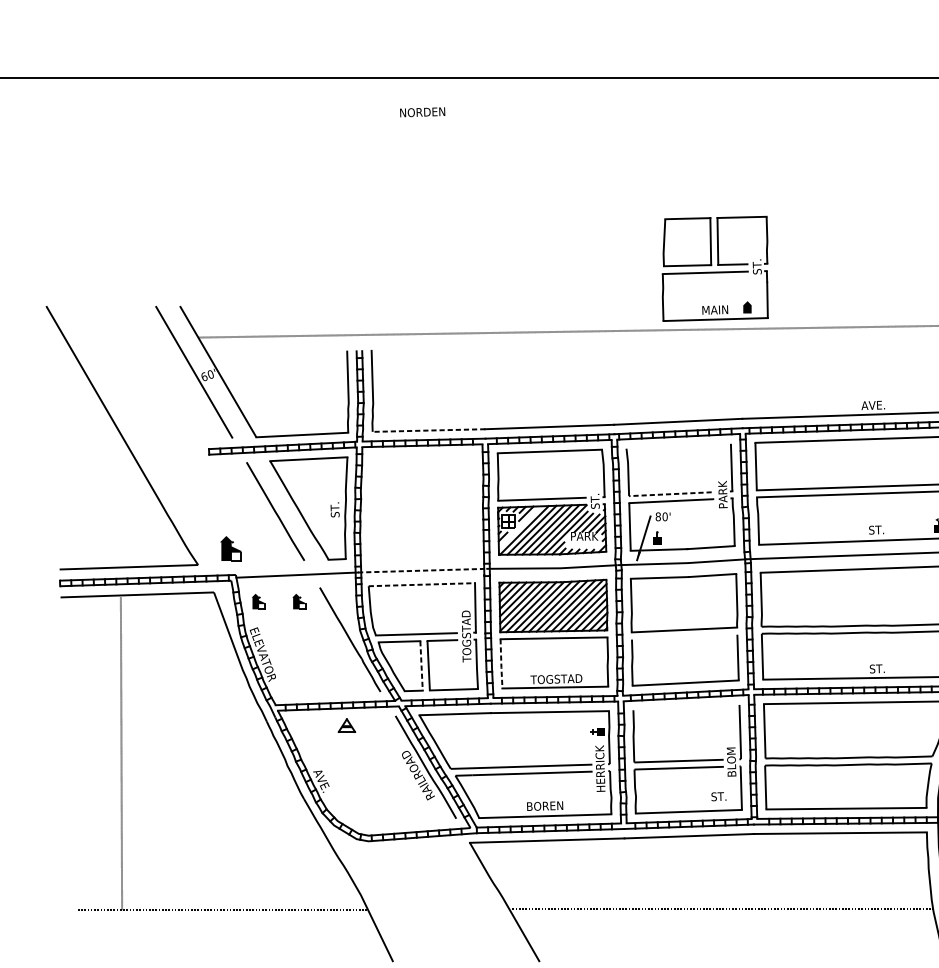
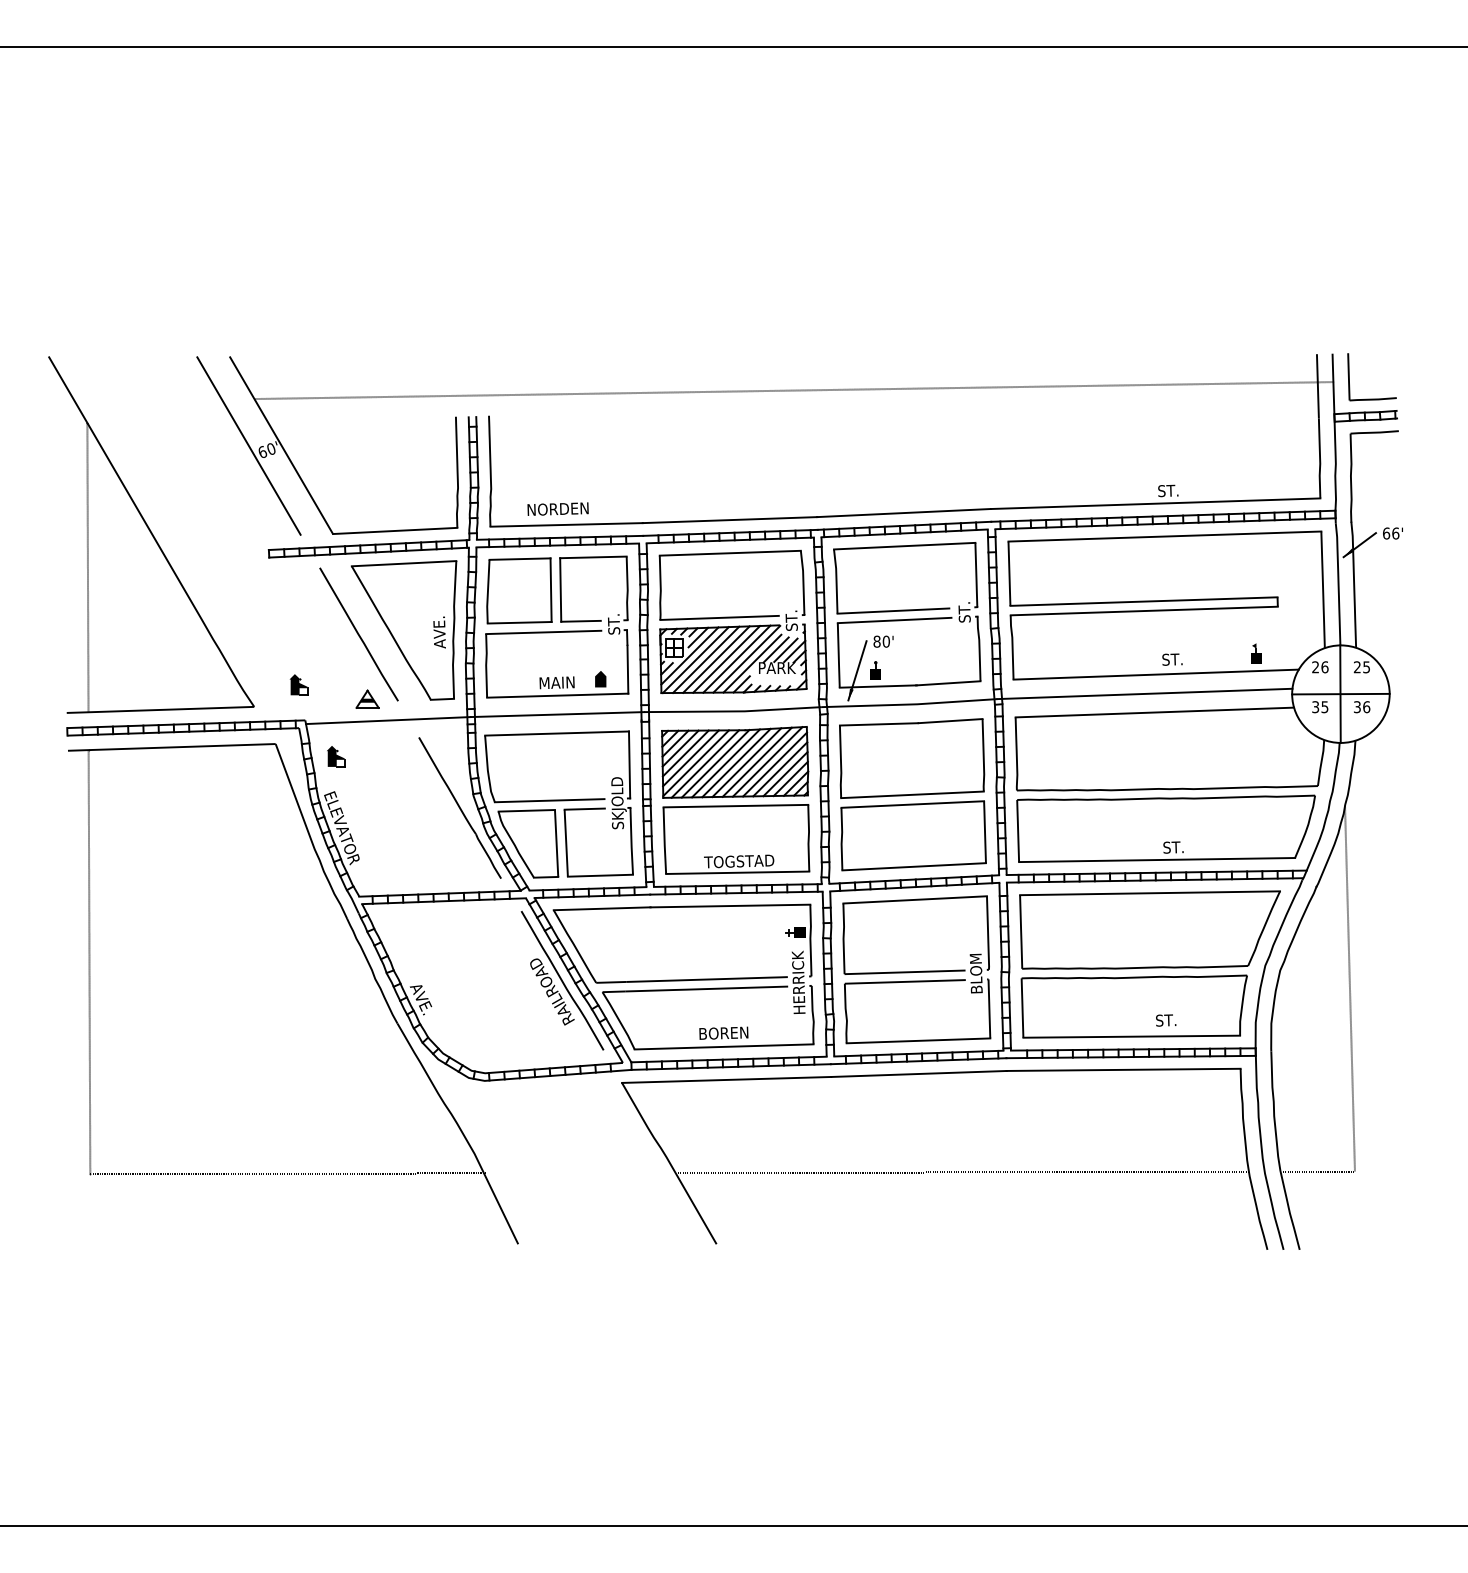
text: (422, 111) -> (557, 508), moved
part: (715, 268) -> (557, 626), moved
text: (872, 405) -> (1167, 490), AVE. -> ST.
line: (428, 430) -> (566, 524), dashed -> solid
line: (678, 445) -> (904, 545), added
line: (74, 462) -> (87, 567), added
line: (670, 494) -> (893, 611), dashed -> solid
text: (722, 494) -> (964, 611), PARK -> ST.
text: (335, 510) -> (439, 632), ST. -> AVE.
line: (519, 527) -> (689, 655), added
part: (230, 548) -> (298, 684), size x0.62
line: (422, 570) -> (557, 714), dashed -> solid
line: (422, 584) -> (557, 733), dashed -> solid
part: (299, 601) -> (391, 756), removed
text: (467, 636) -> (618, 803), TOGSTAD -> SKJOLD
line: (684, 637) -> (912, 804), added
line: (421, 665) -> (556, 843), dashed -> solid
line: (501, 665) -> (664, 842), dashed -> solid
line: (685, 707) -> (914, 899), added
part: (346, 725) -> (367, 698), moved
line: (121, 753) -> (89, 962), moved
text: (719, 796) -> (1166, 1020), moved

